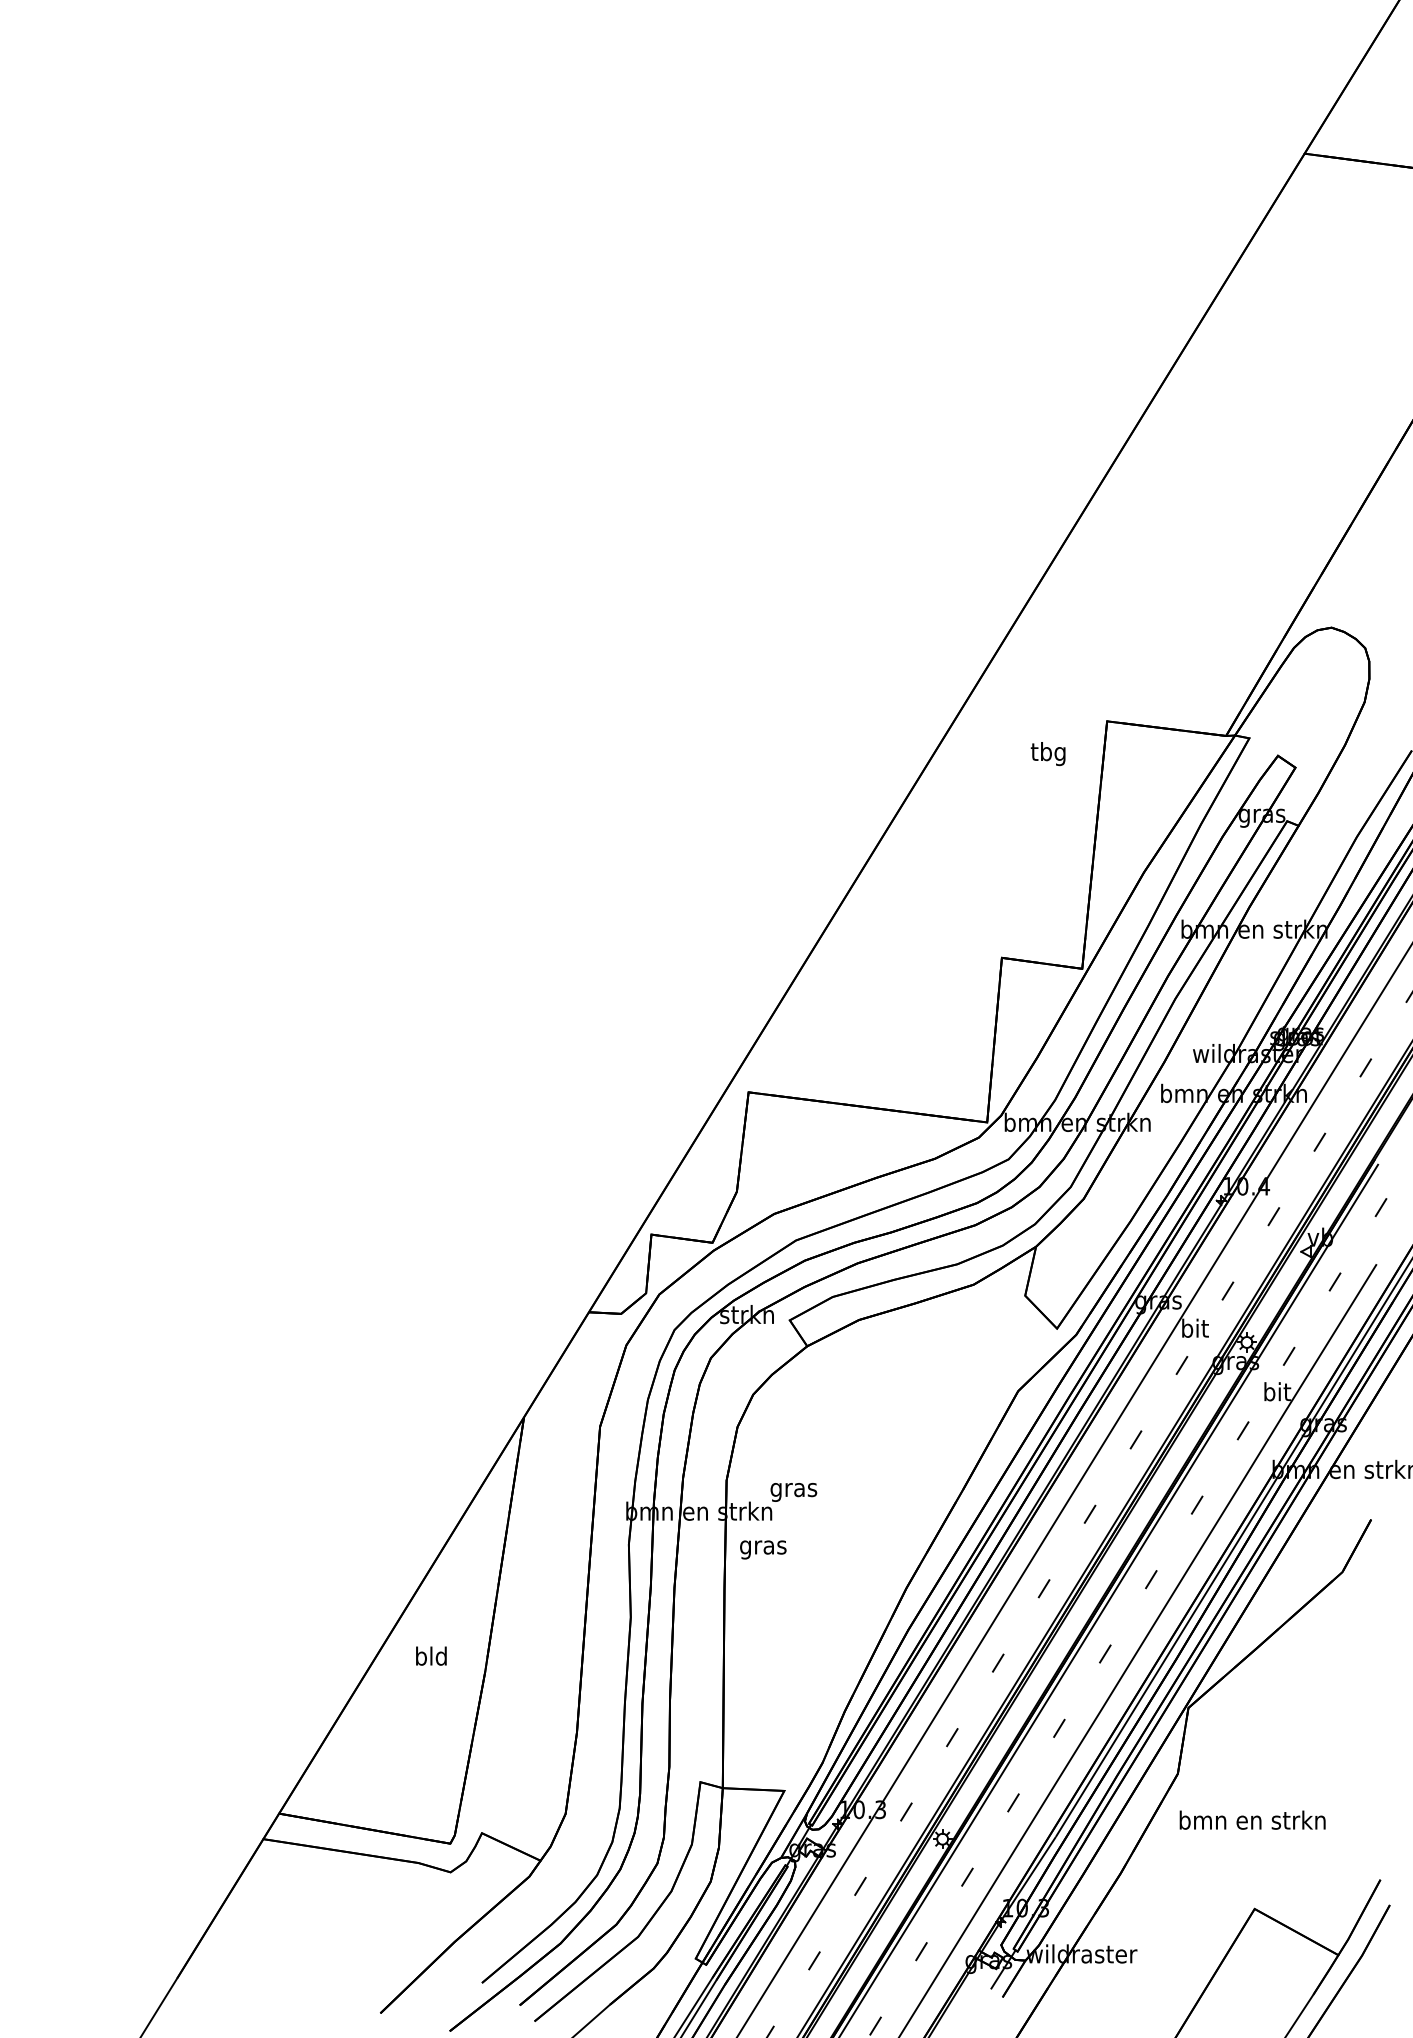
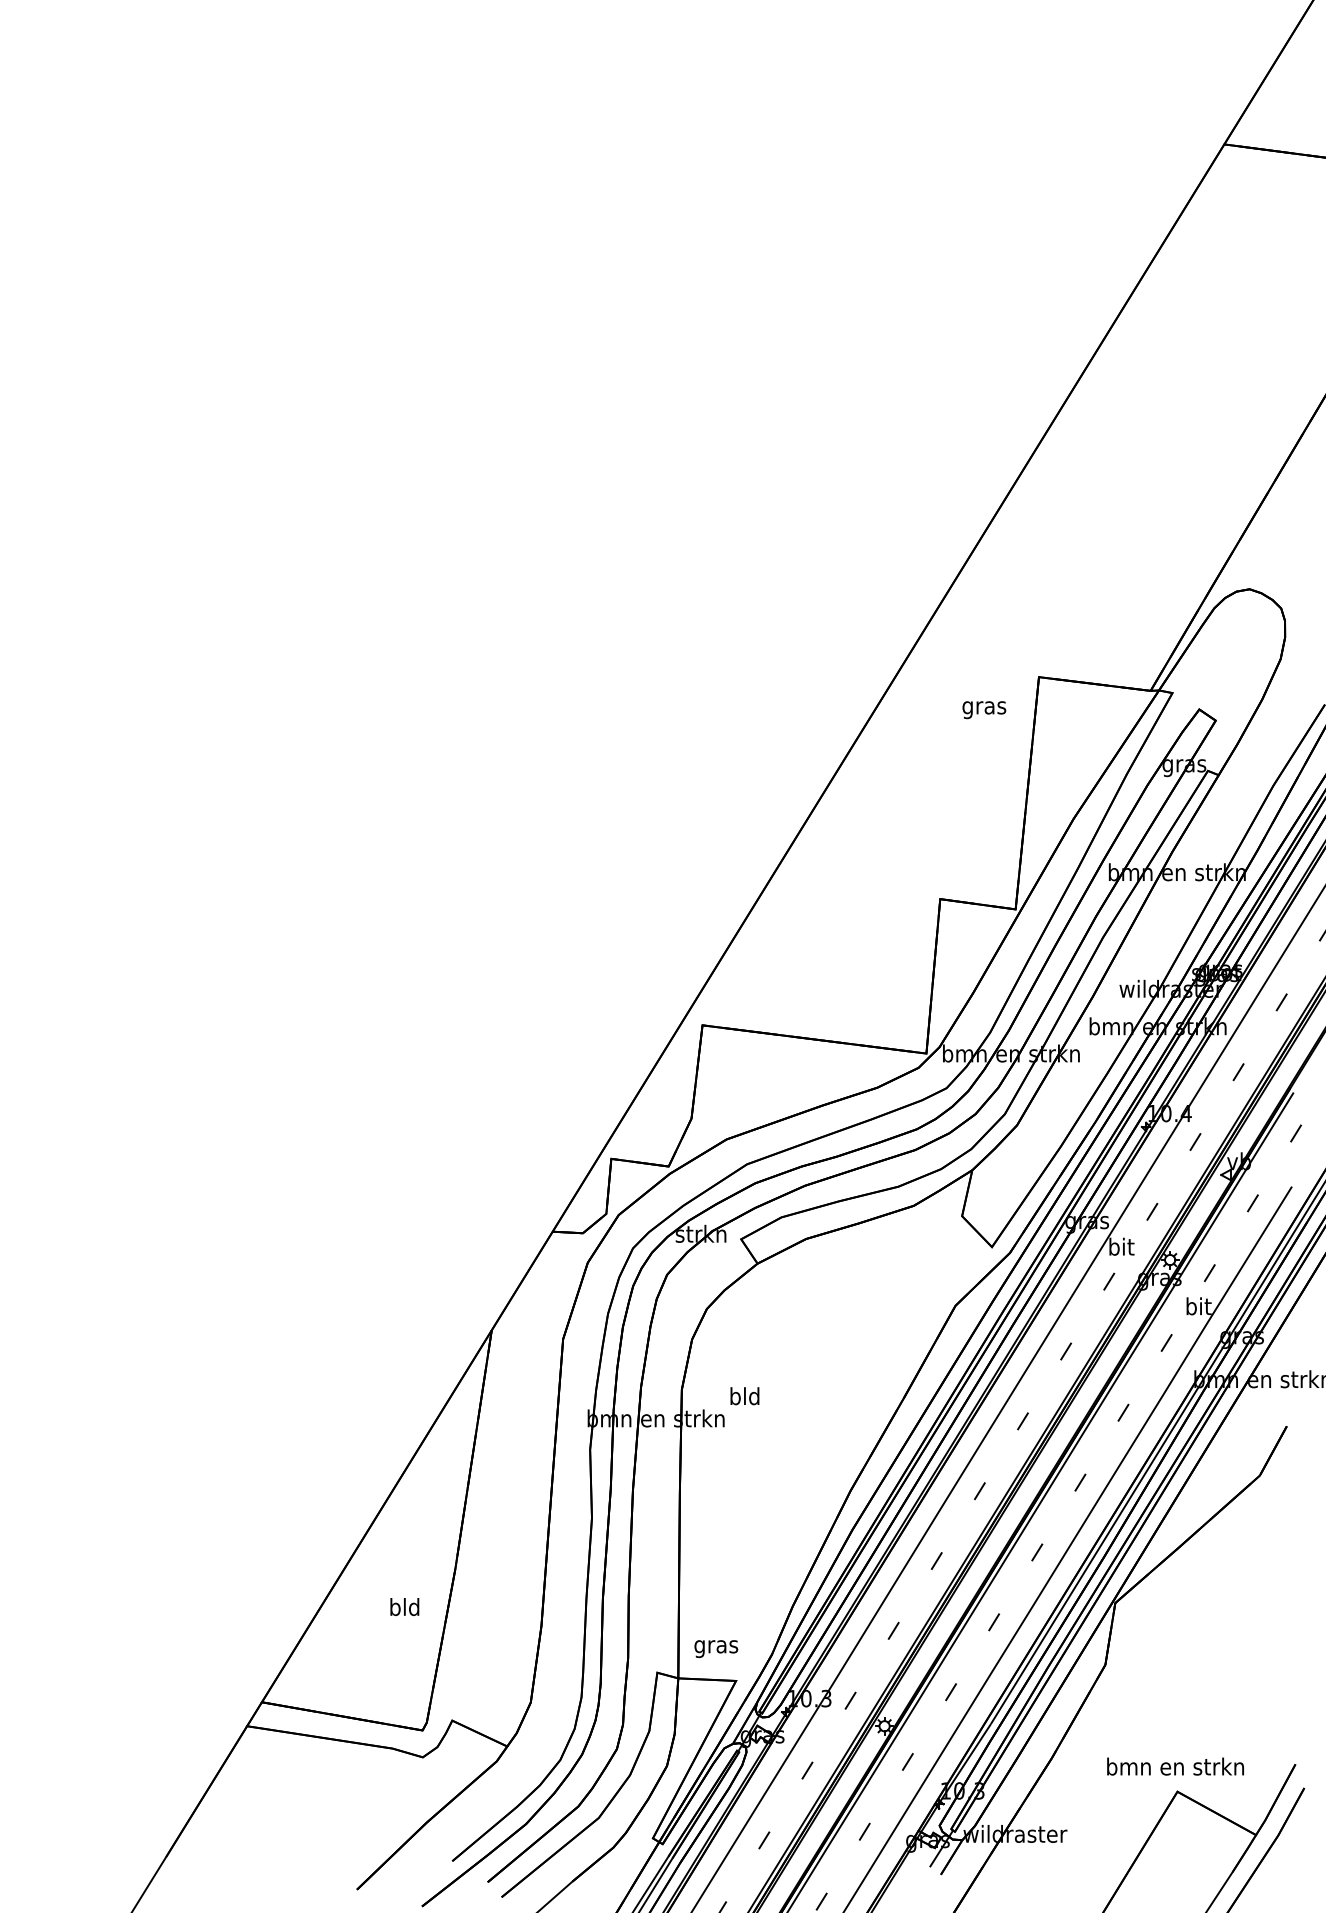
text: (1048, 754) -> (983, 708), tbg -> gras
text: (793, 1489) -> (744, 1398), gras -> bld
text: (763, 1549) -> (716, 1648), moved
text: (431, 1655) -> (404, 1606), moved
text: (1252, 1819) -> (1175, 1765), moved

